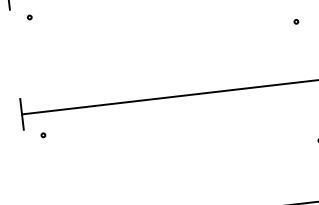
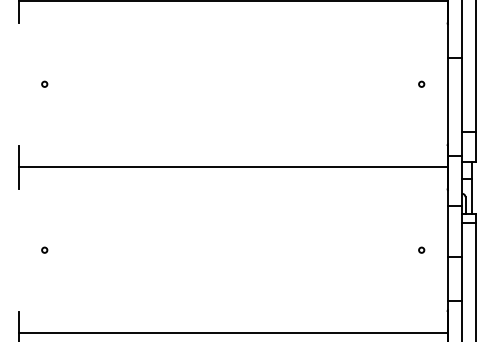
circle: (29, 16) -> (44, 83), moved
circle: (296, 21) -> (421, 83), moved
circle: (43, 134) -> (44, 249), moved

